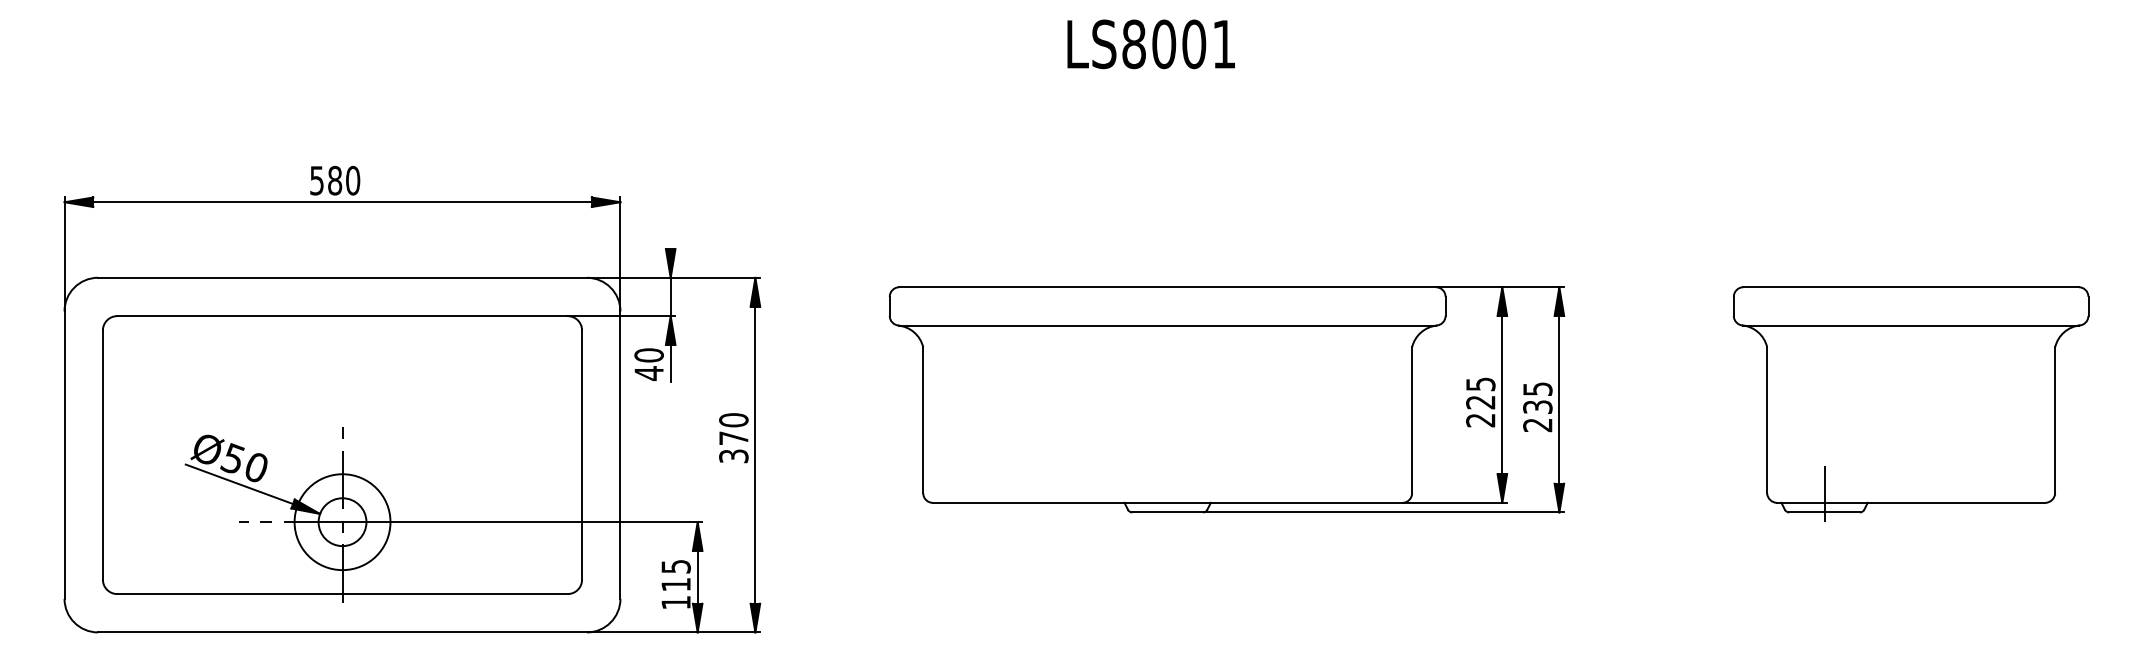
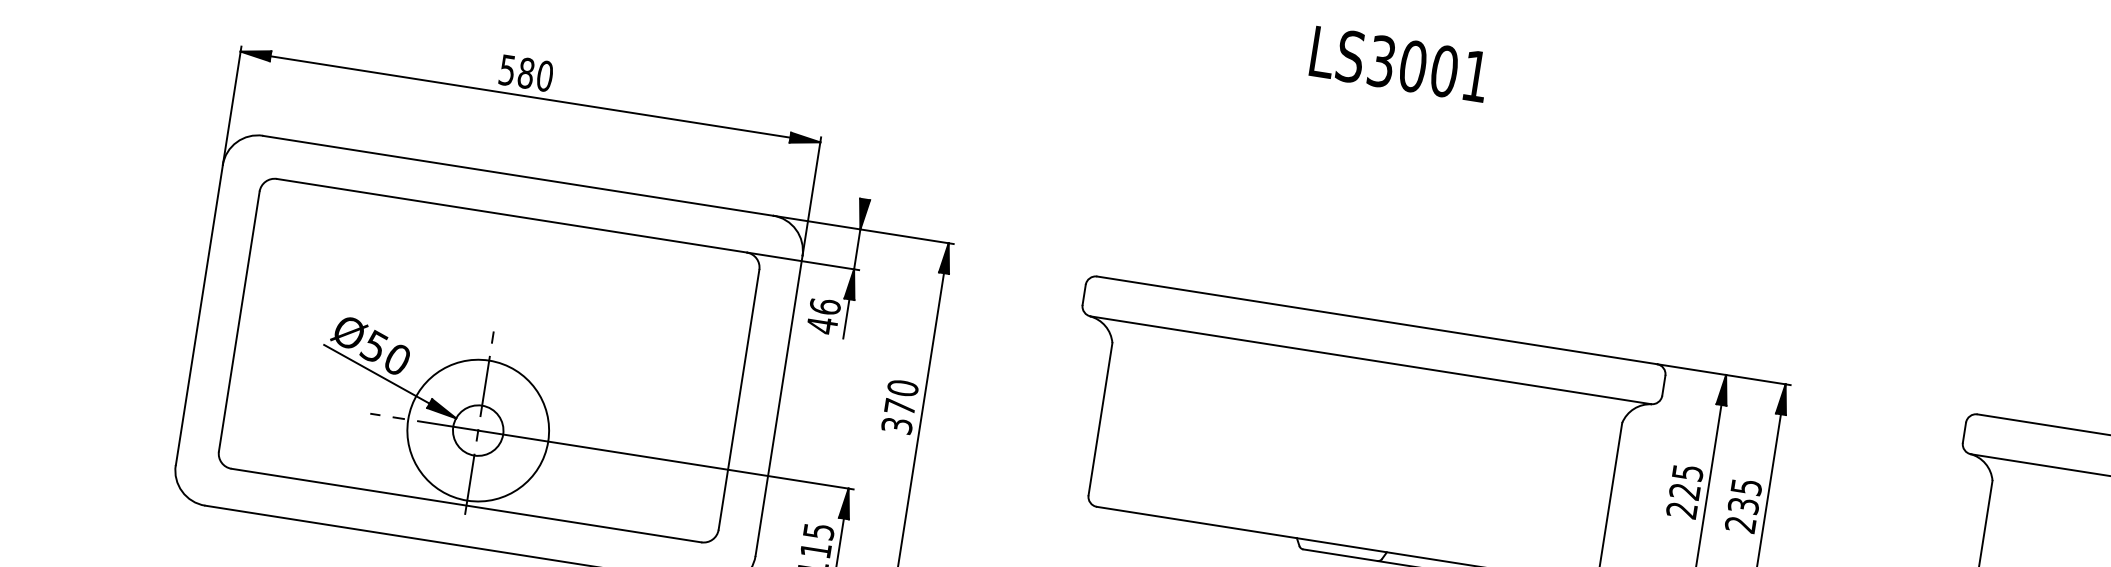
text: (1133, 44) -> (1381, 61), LS8001 -> LS3001
text: (648, 355) -> (824, 306), 40 -> 46
circle: (342, 522) -> (478, 430), size x1.4

